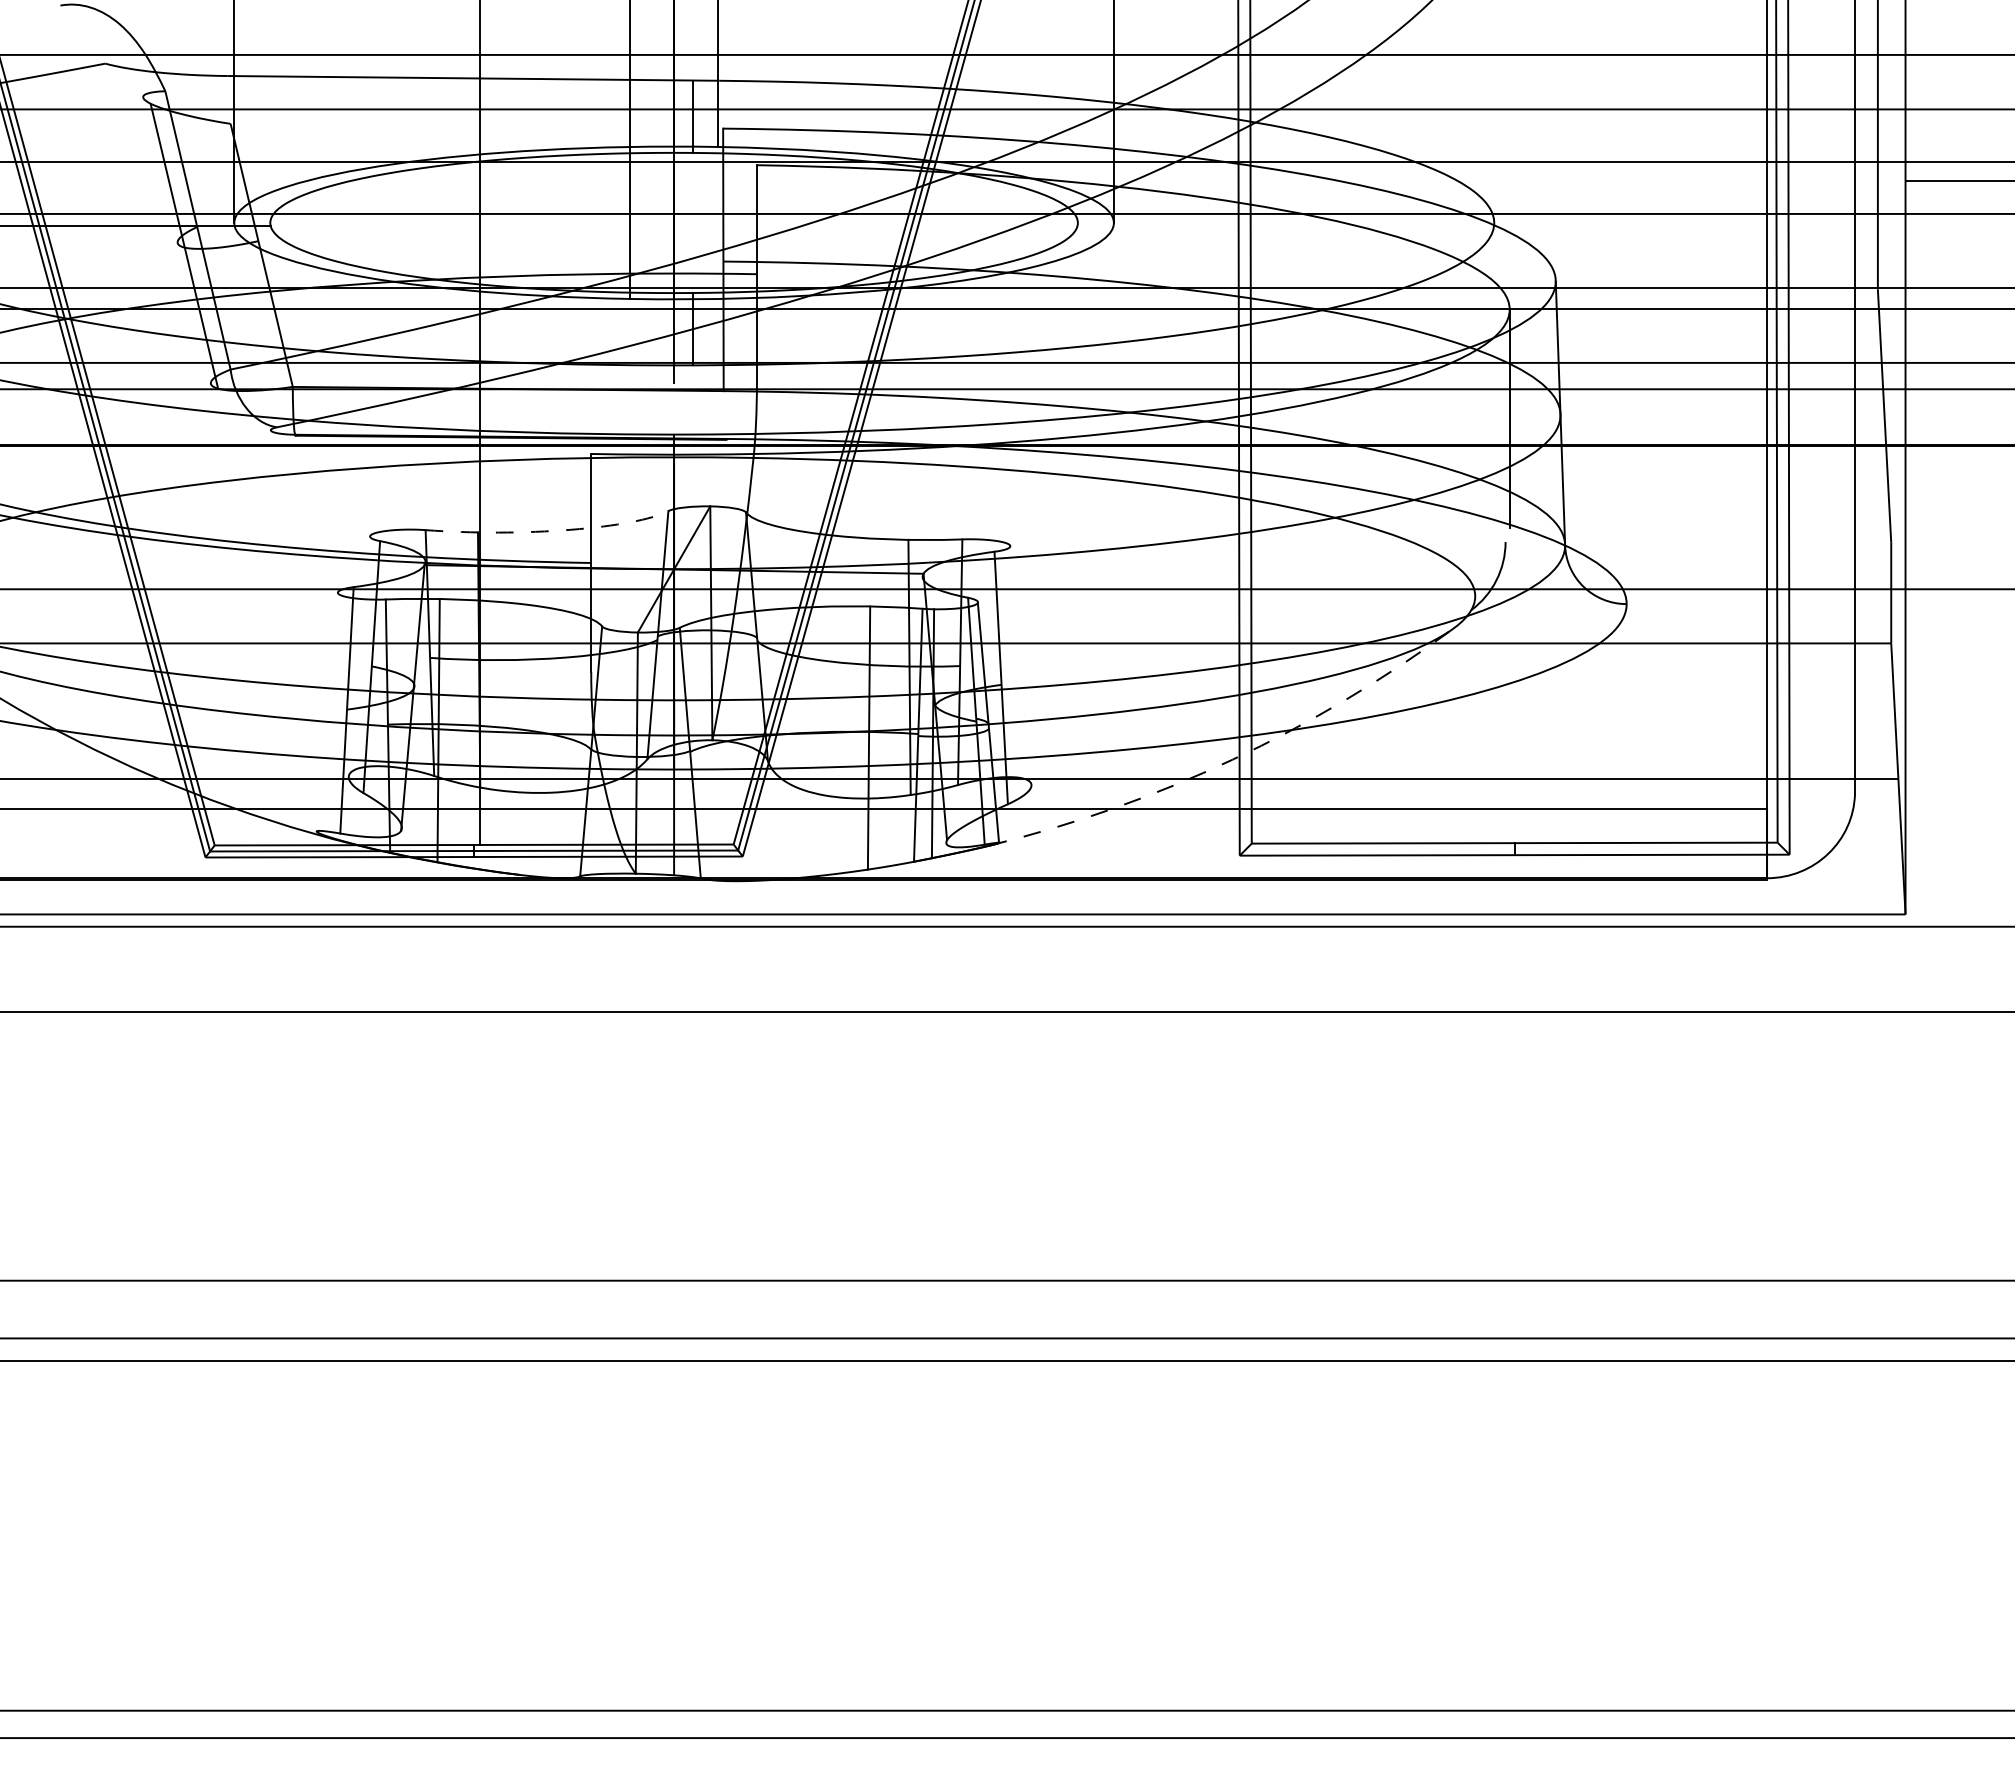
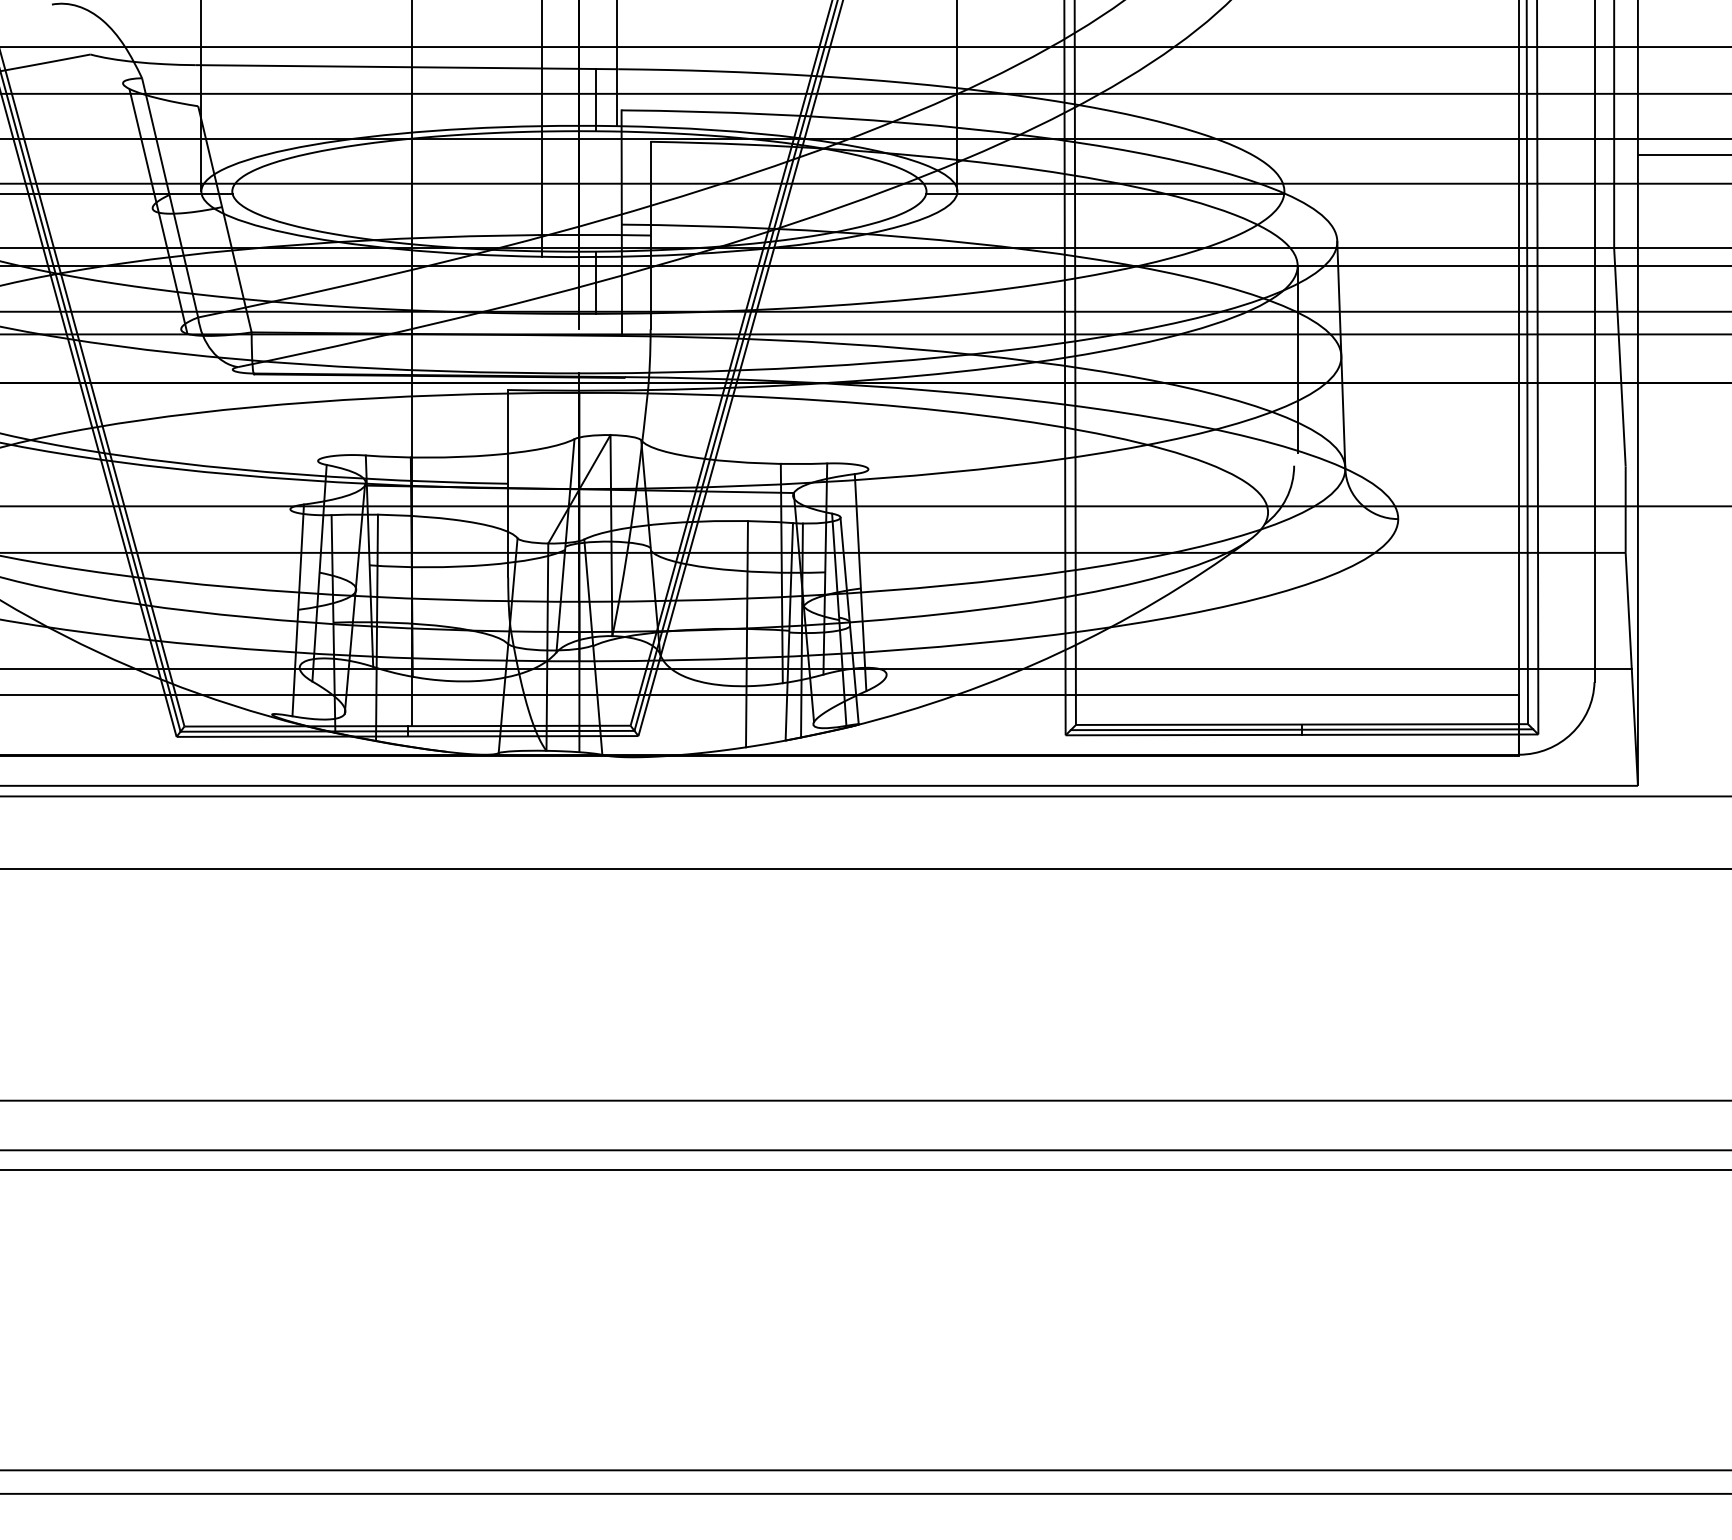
line: (1285, 226) -> (1104, 194), added
arc: (552, 531) -> (474, 456), dashed -> solid
arc: (1232, 759) -> (1059, 652), dashed -> solid
line: (1514, 848) -> (1301, 729), added

